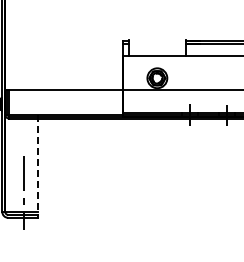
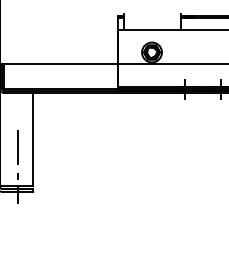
line: (37, 163) -> (32, 137), dashed -> solid

